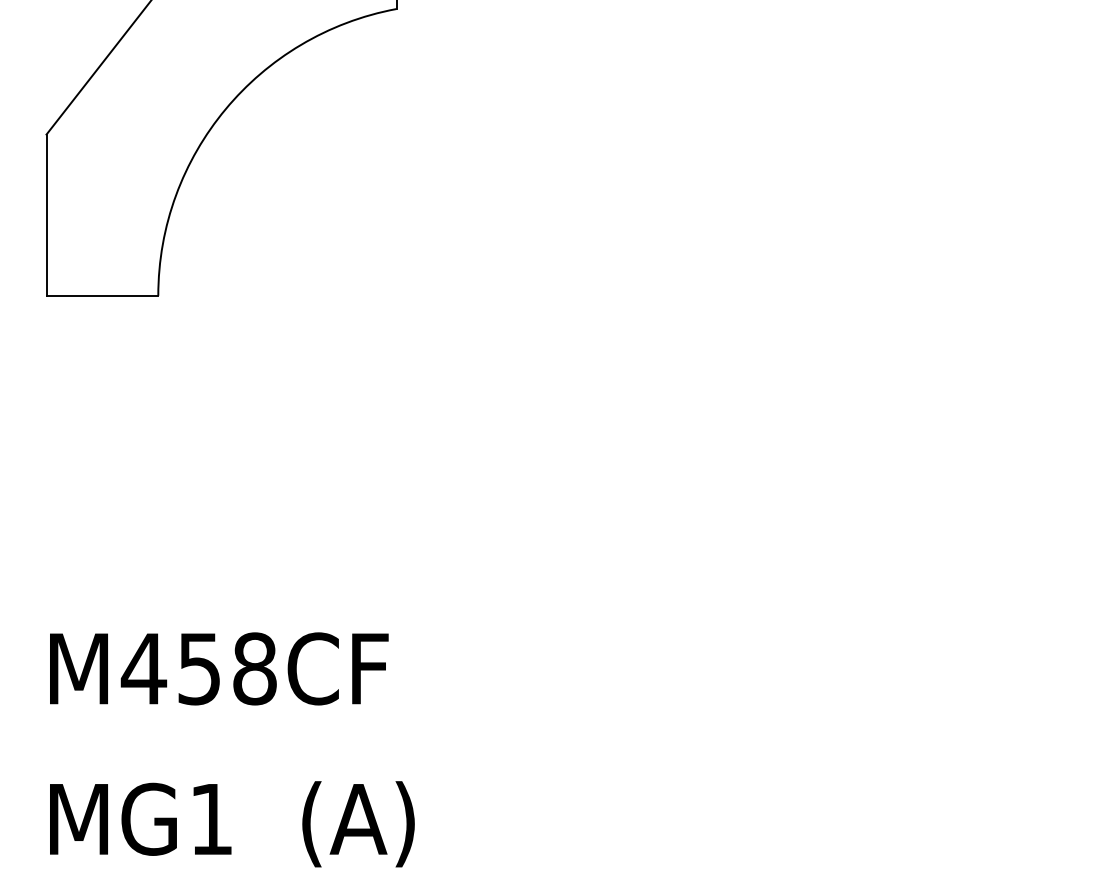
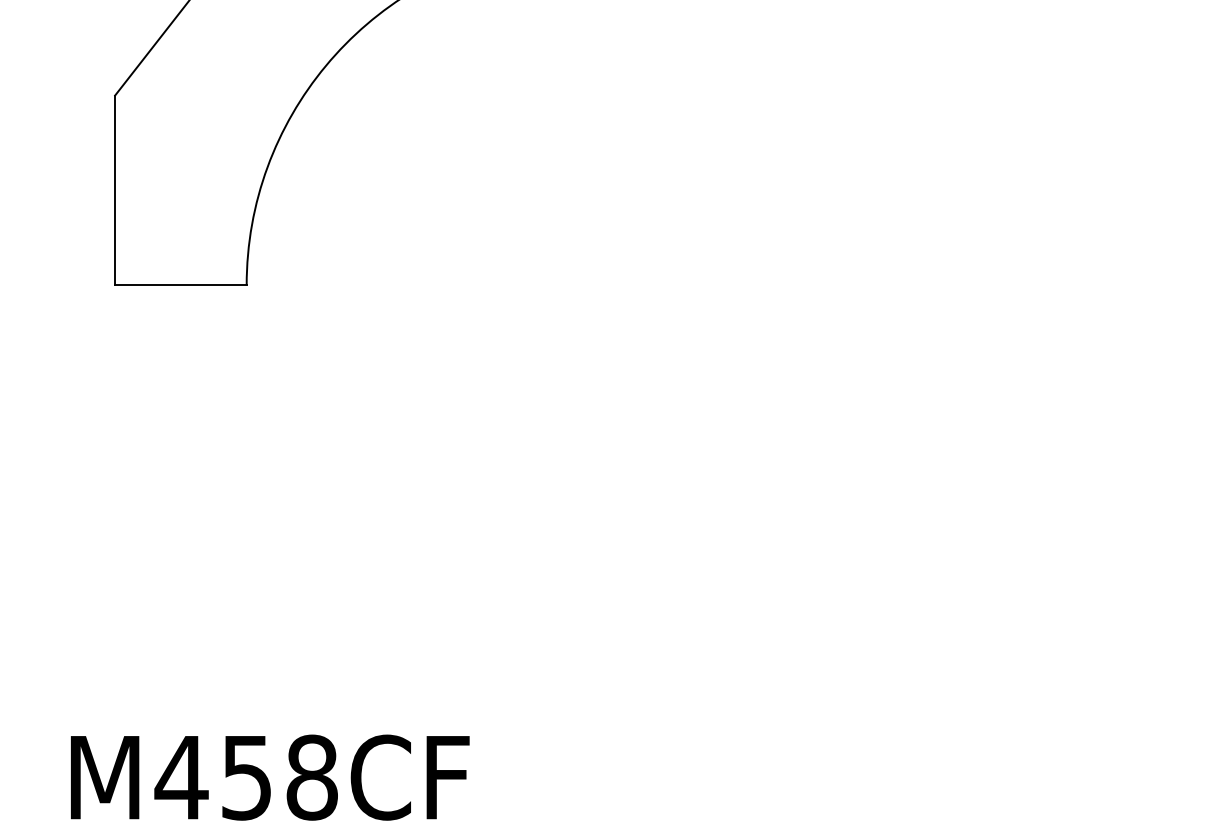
text: (219, 668) -> (270, 777), moved

